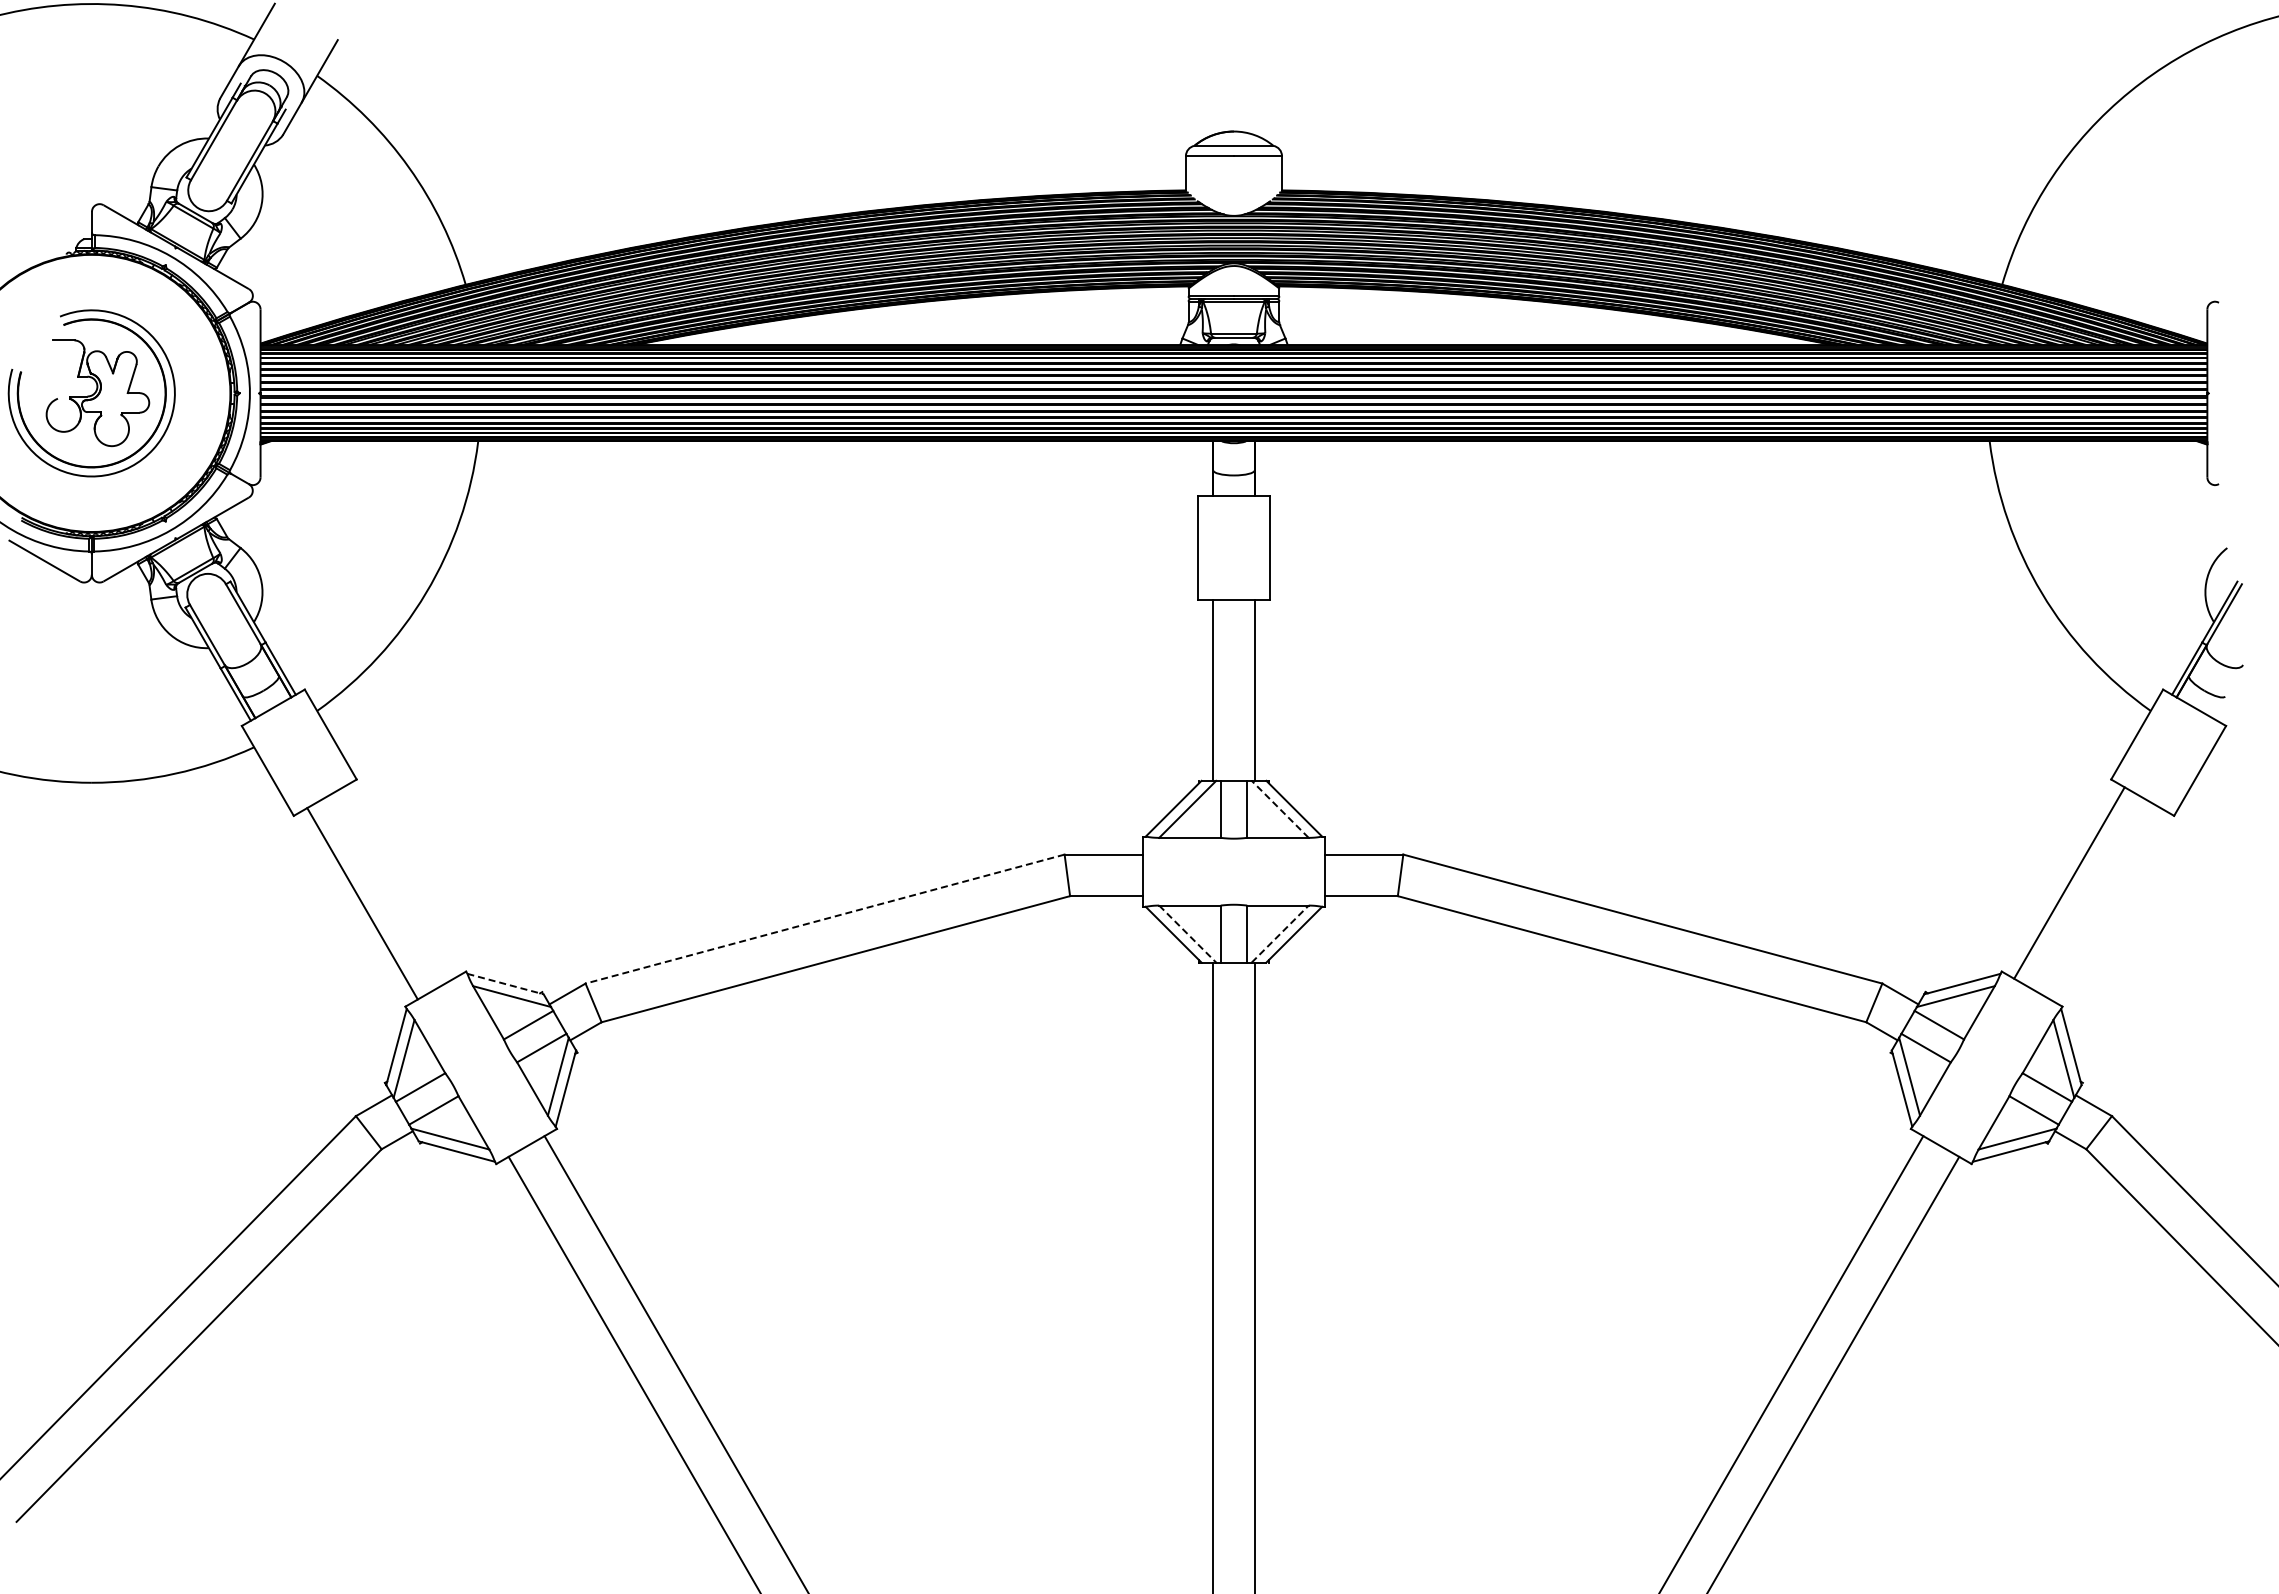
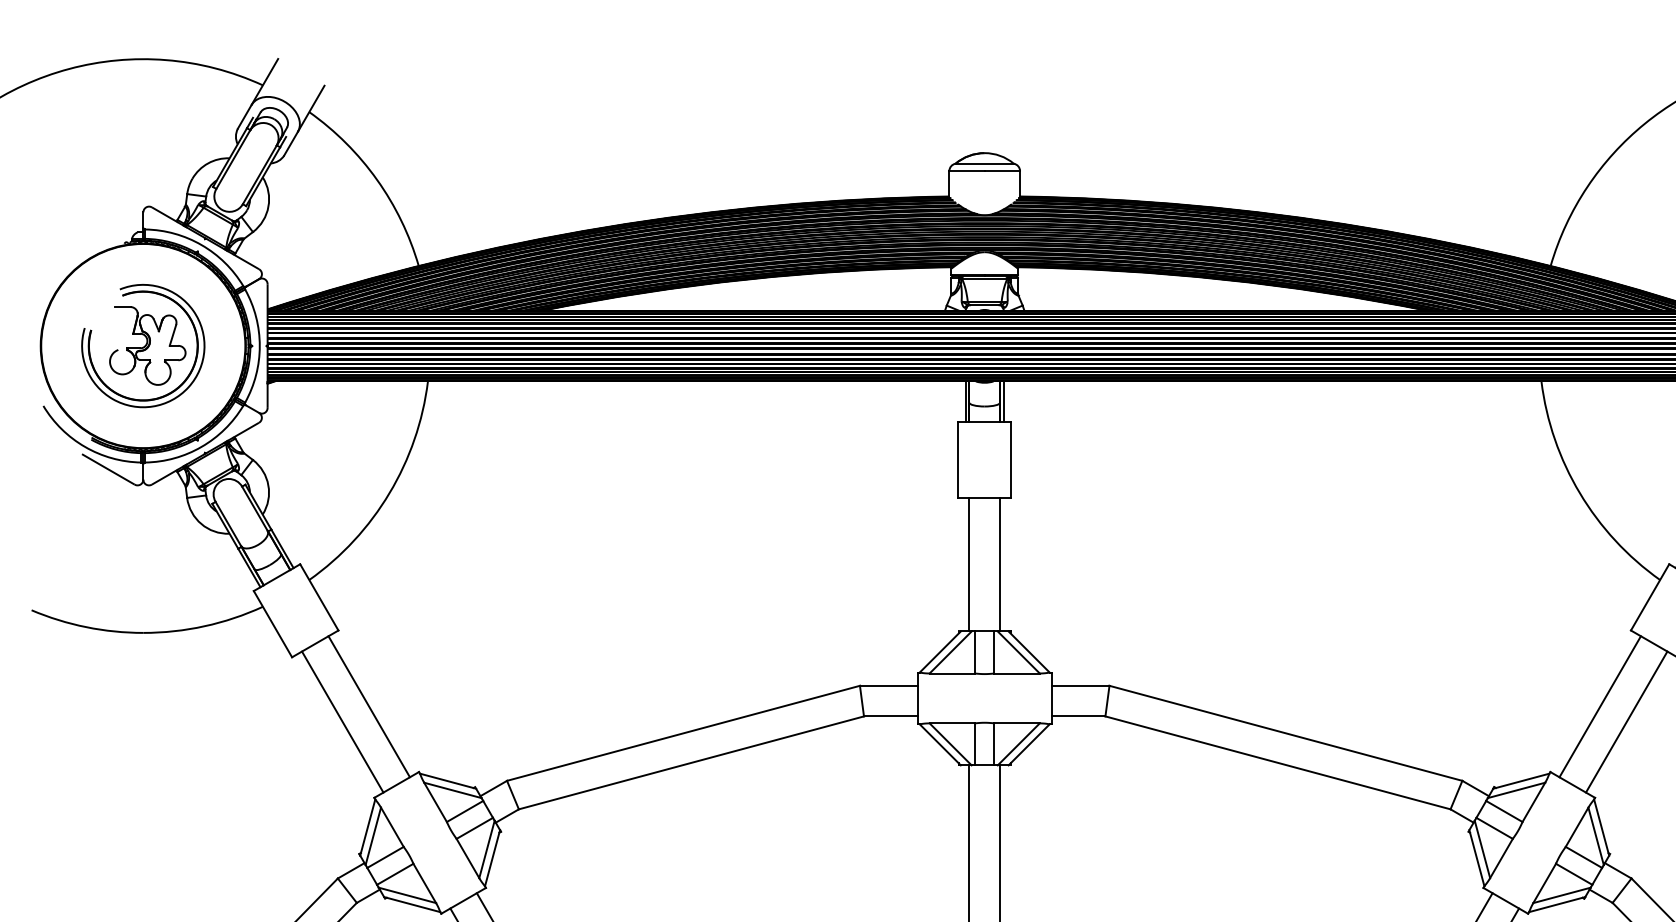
line: (1208, 468) -> (965, 401), added
line: (1259, 468) -> (1003, 401), added
line: (1279, 809) -> (1018, 652), dashed -> solid
line: (398, 882) -> (369, 706), added
line: (2105, 903) -> (1626, 721), added
line: (824, 919) -> (683, 733), dashed -> solid
line: (1280, 933) -> (1018, 743), dashed -> solid
line: (1188, 934) -> (951, 744), dashed -> solid
line: (506, 984) -> (448, 781), dashed -> solid

